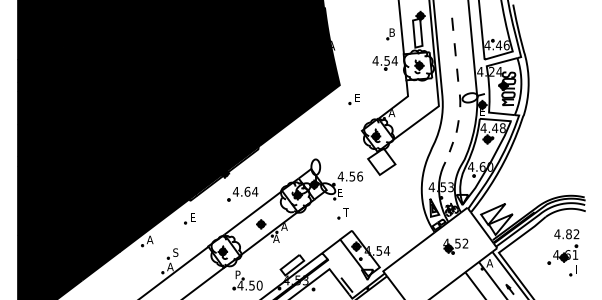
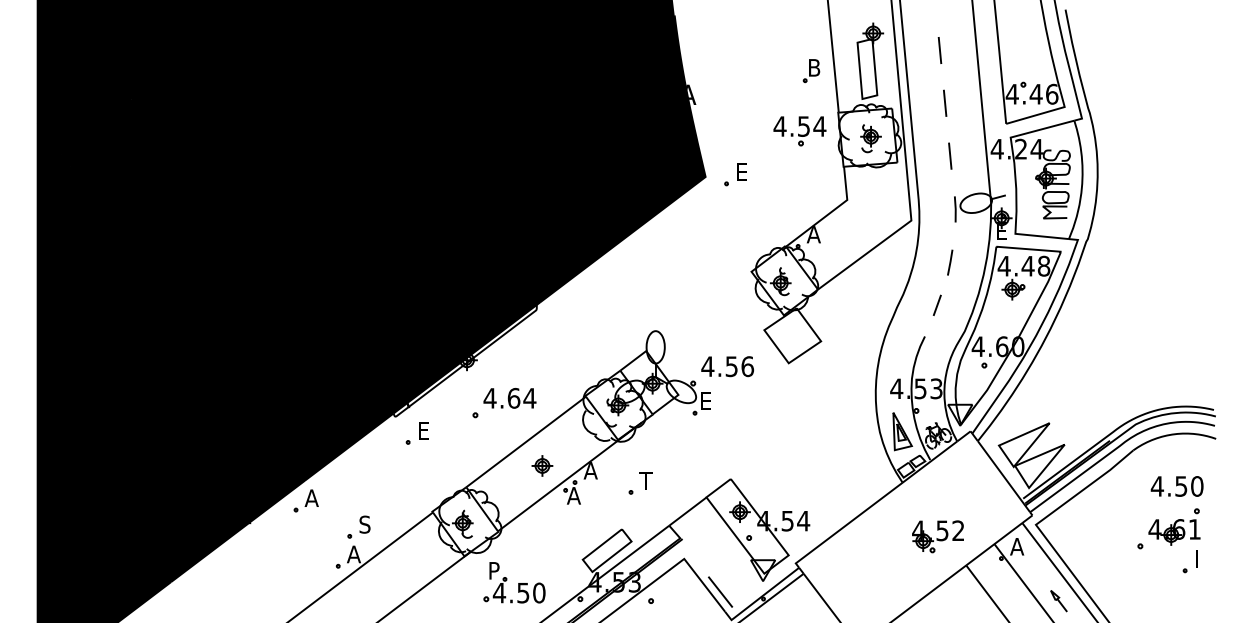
part: (353, 99) -> (734, 175), moved
part: (342, 213) -> (638, 482), moved
part: (189, 218) -> (416, 432), moved
text: (572, 234) -> (1188, 486), 4.82 -> 4.50
part: (455, 246) -> (937, 536), moved

